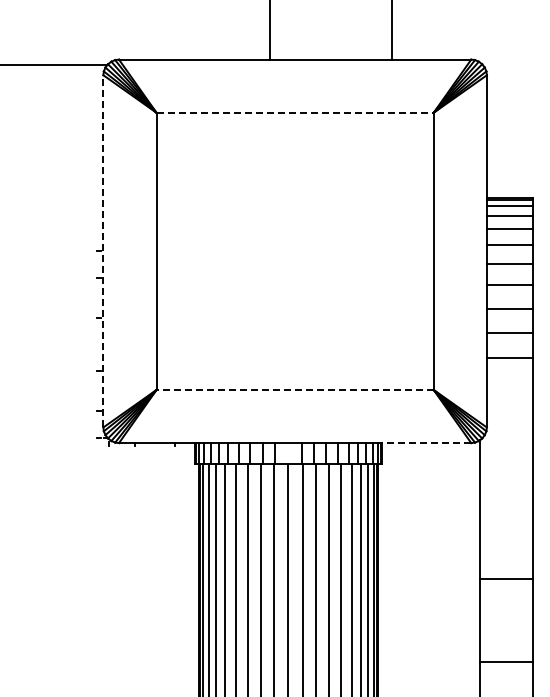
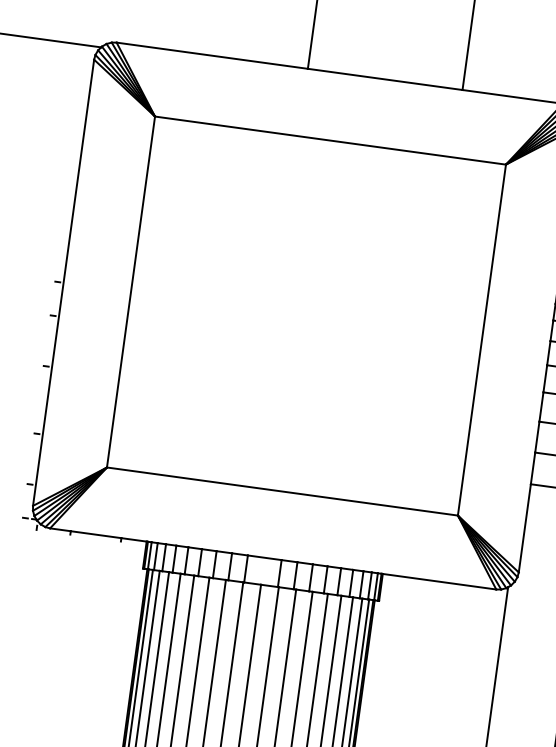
line: (295, 112) -> (331, 140), dashed -> solid
line: (103, 250) -> (63, 281), dashed -> solid
line: (295, 389) -> (282, 491), dashed -> solid
line: (426, 443) -> (439, 582), dashed -> solid

